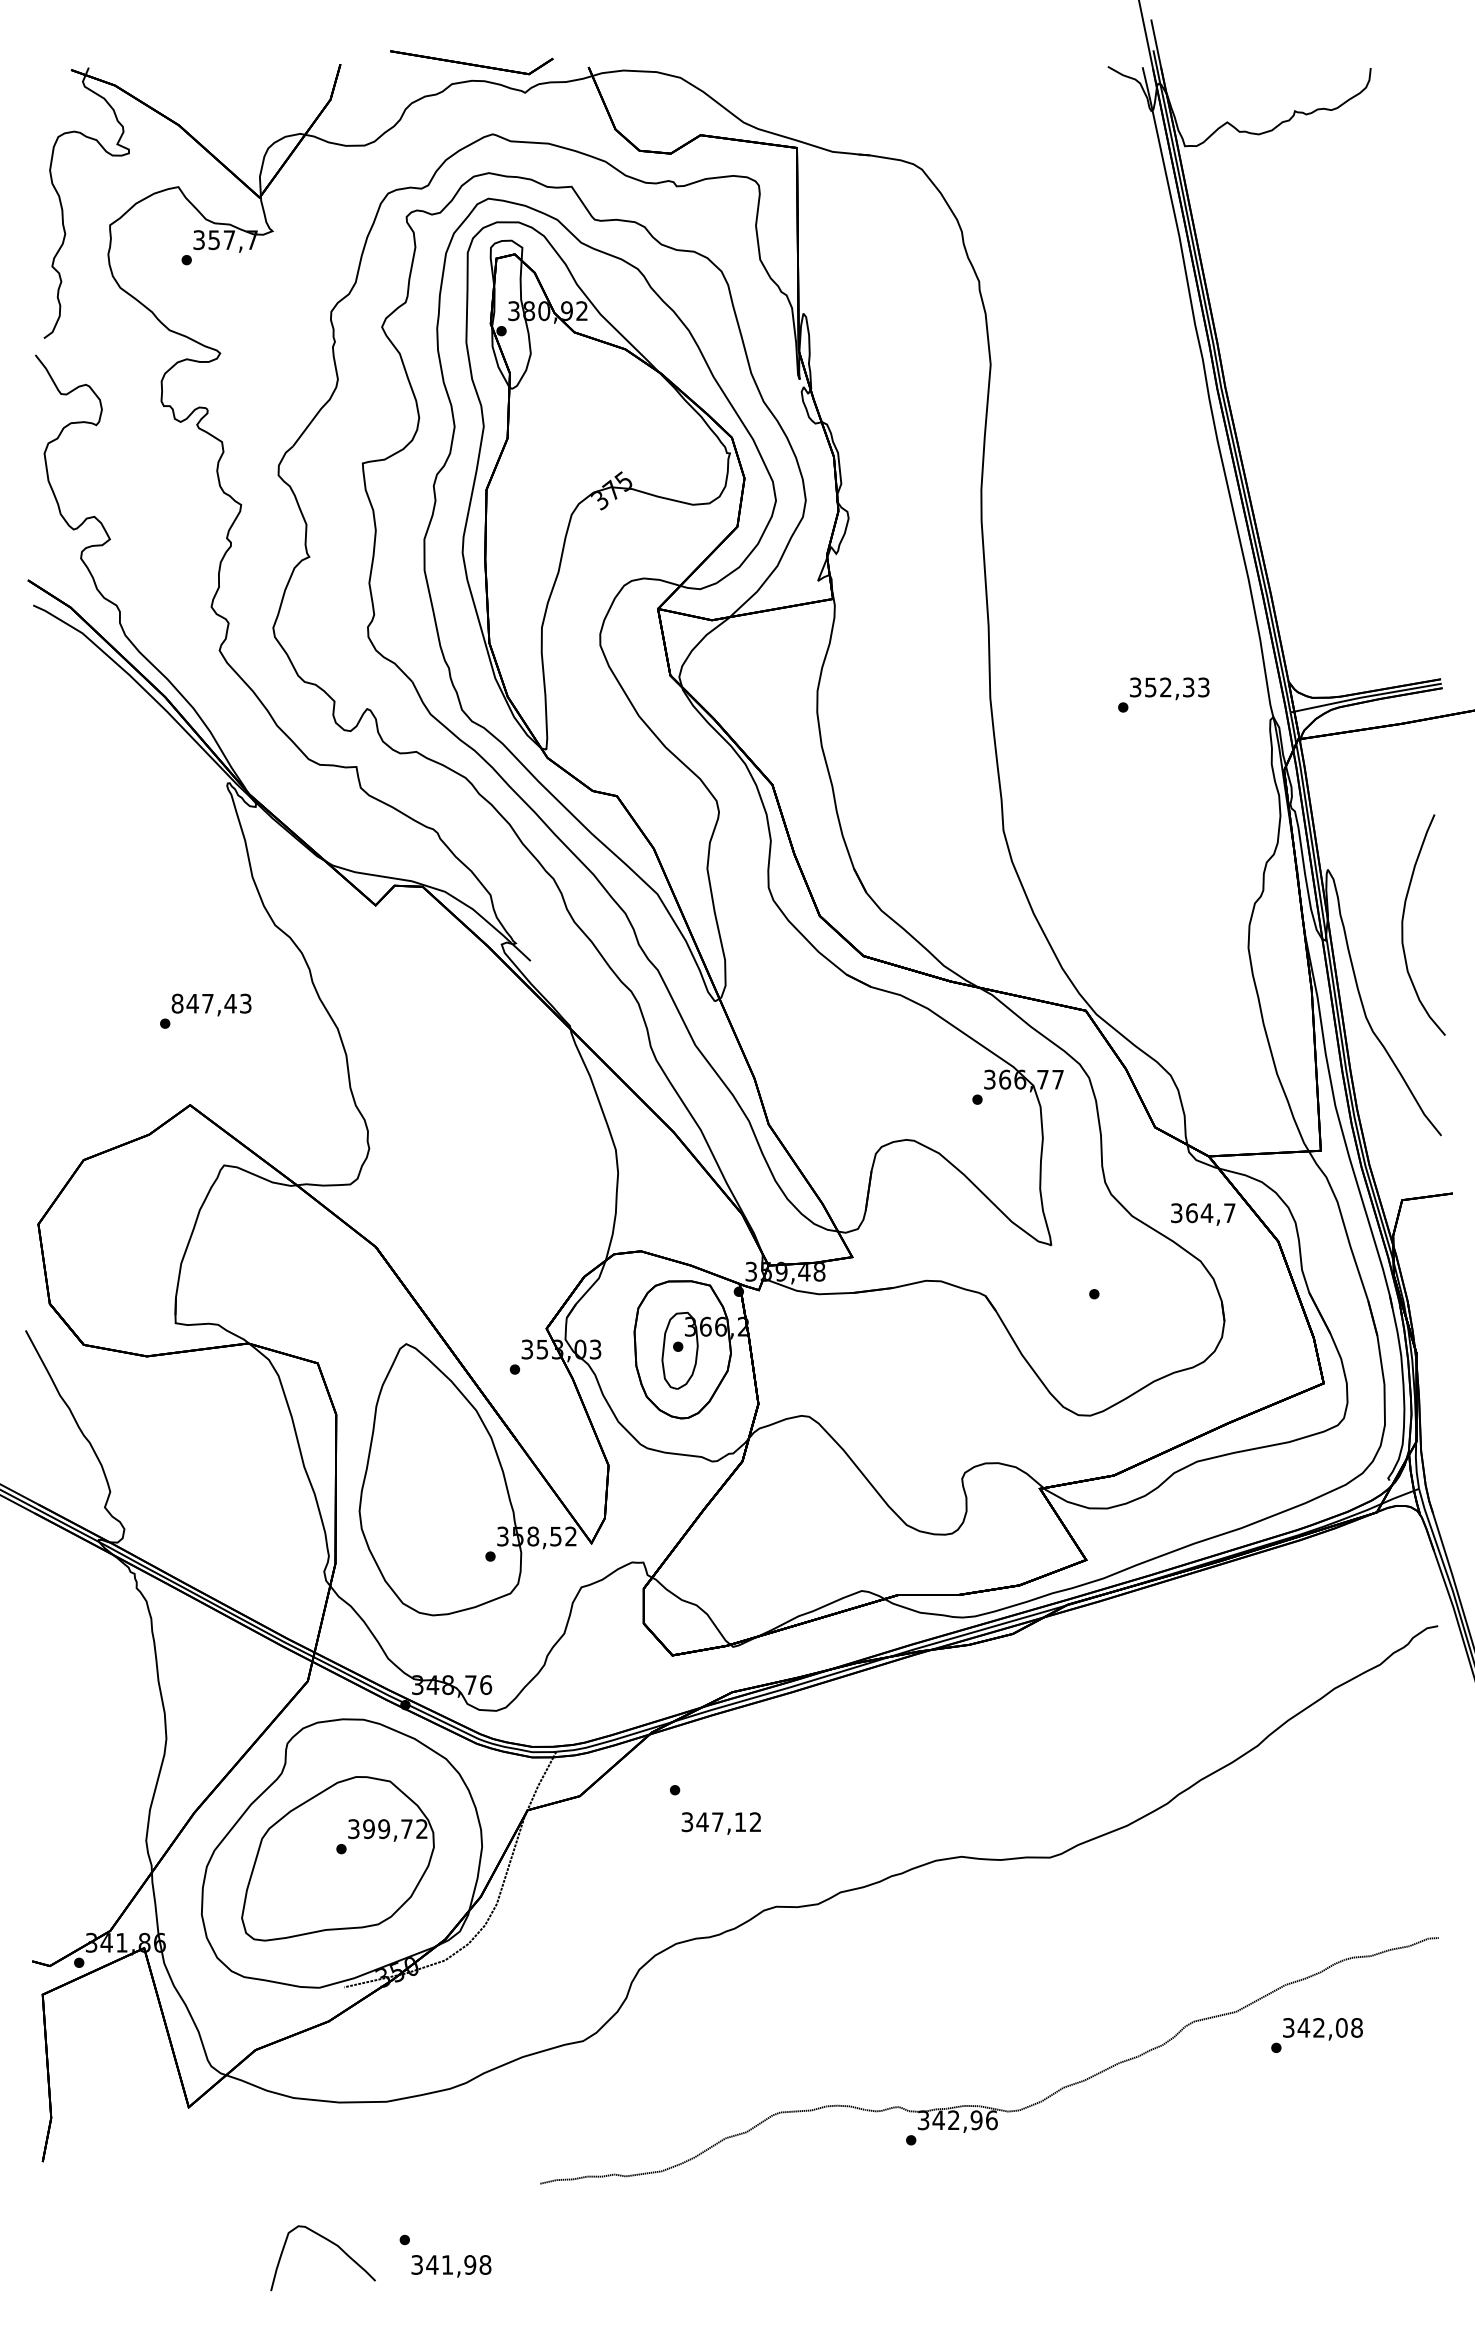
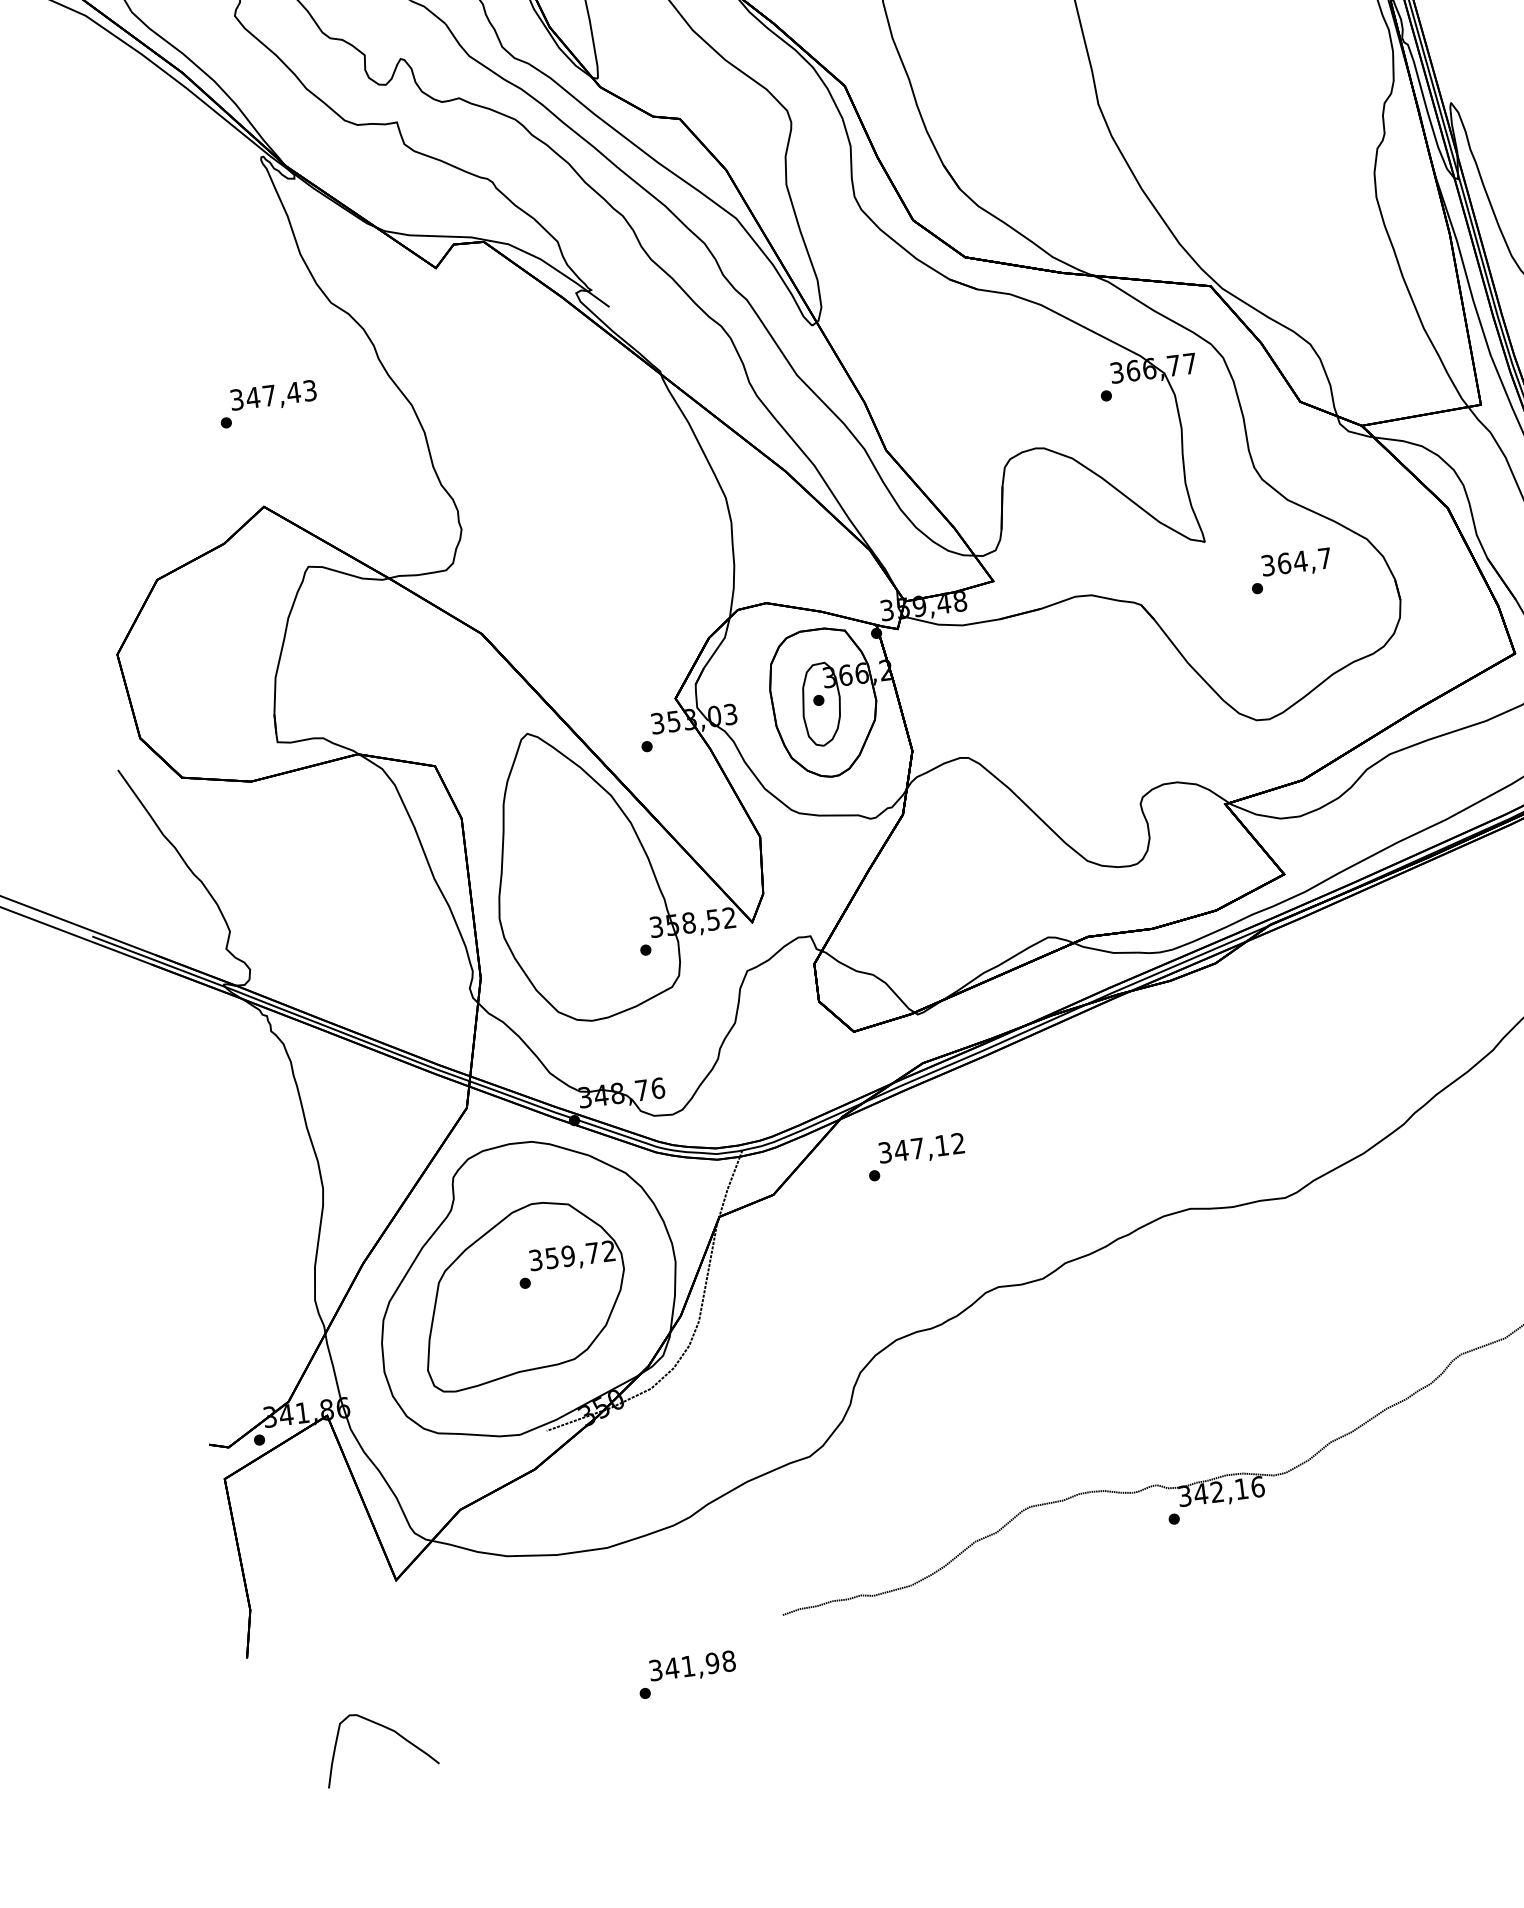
text: (177, 1003) -> (236, 399), 847,43 -> 347,43
text: (1203, 1214) -> (1296, 563), moved
text: (720, 1823) -> (920, 1149), moved
text: (368, 1828) -> (551, 1257), 399,72 -> 359,72
text: (976, 2120) -> (1241, 1489), 342,96 -> 342,16
part: (331, 2243) -> (387, 1729), moved
text: (451, 2266) -> (692, 1667), moved

